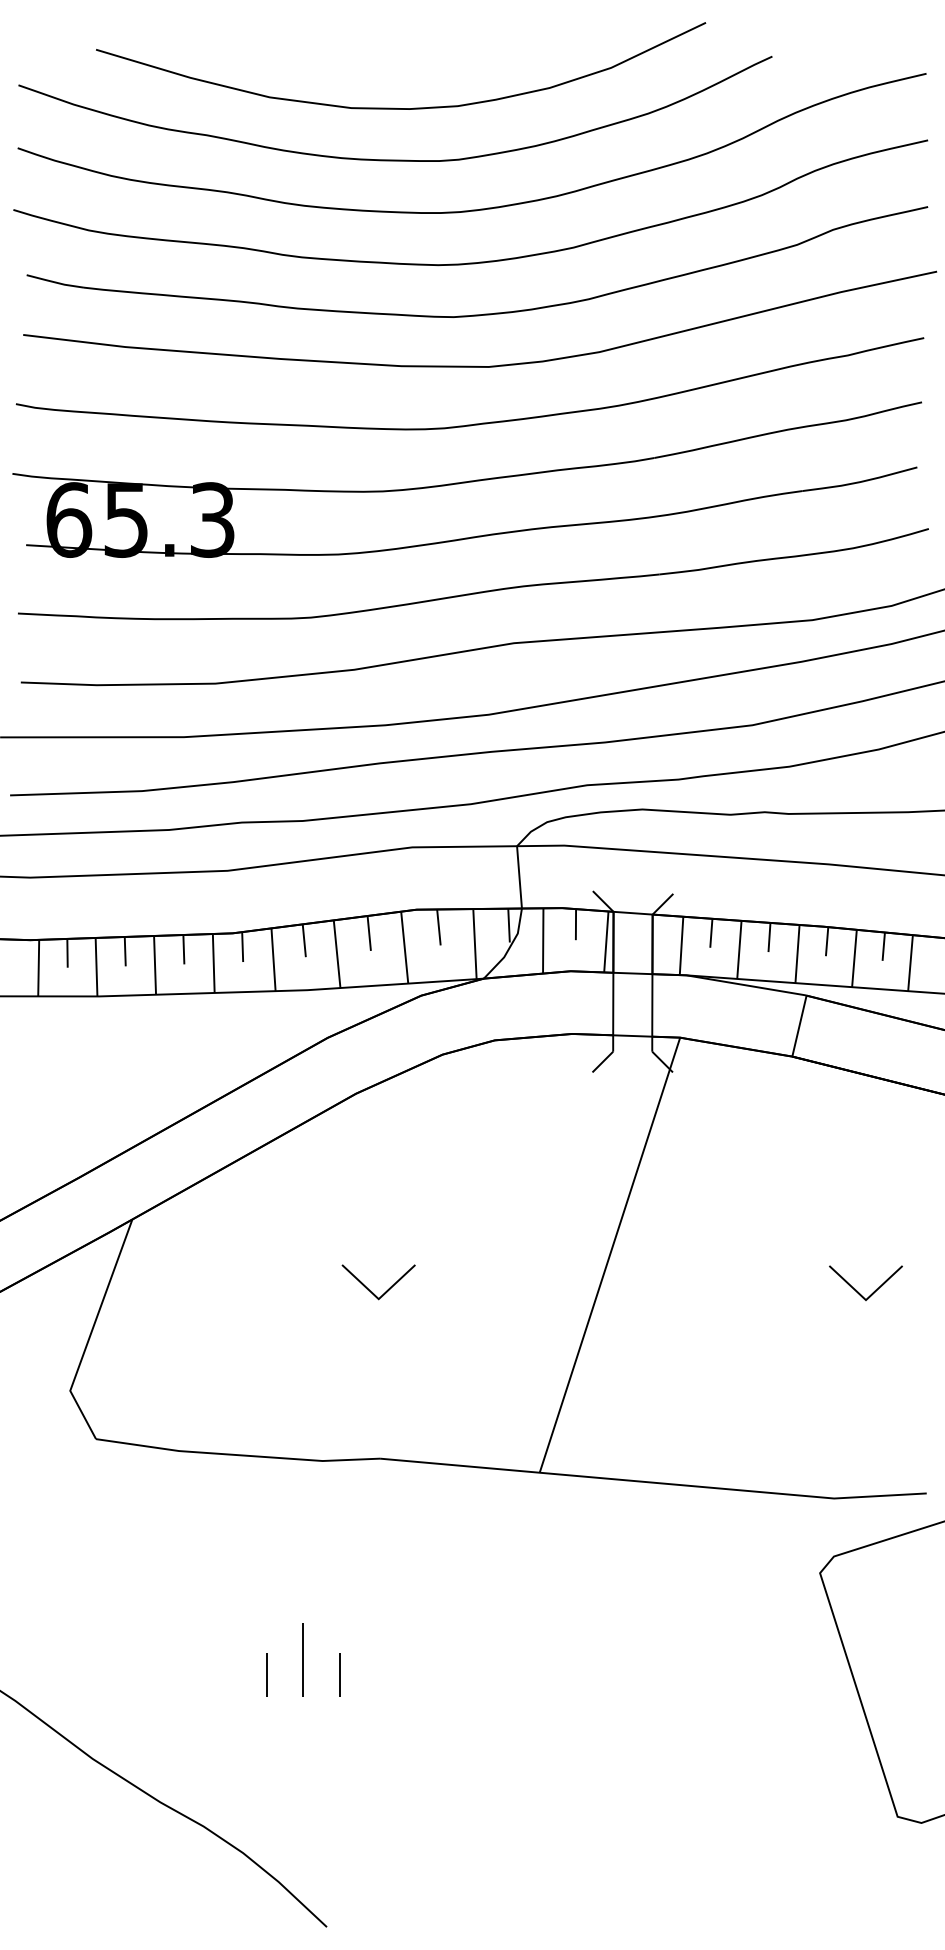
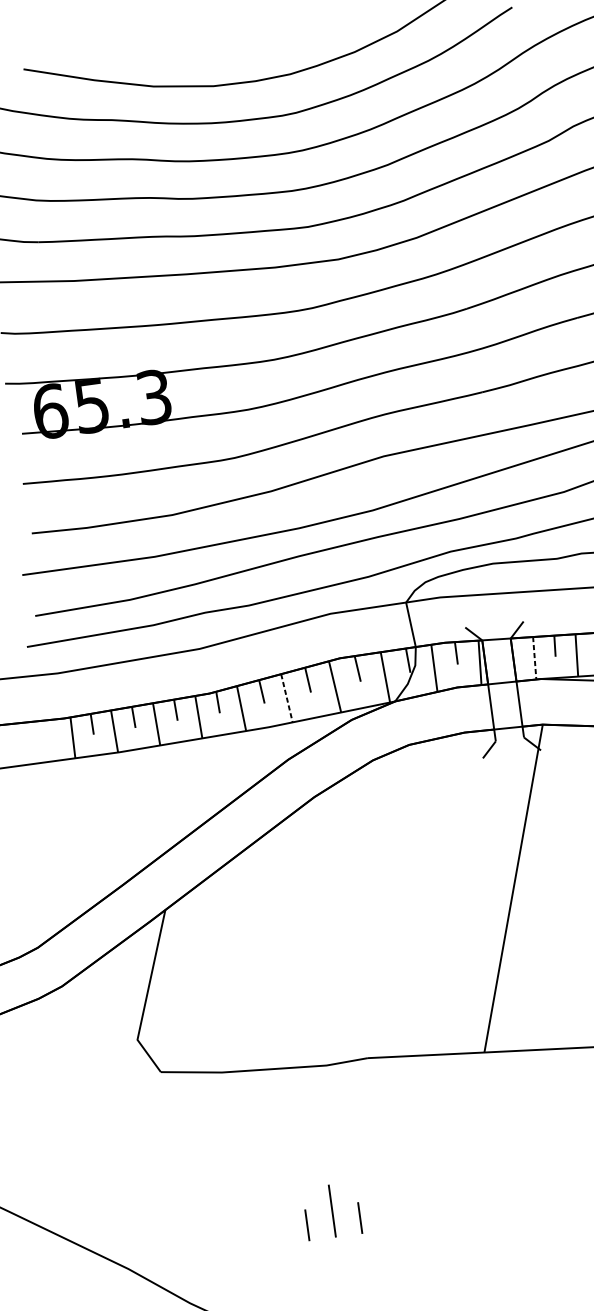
line: (681, 946) -> (534, 658), solid -> dashed
line: (337, 954) -> (287, 698), solid -> dashed
part: (373, 1292) -> (346, 938), removed

